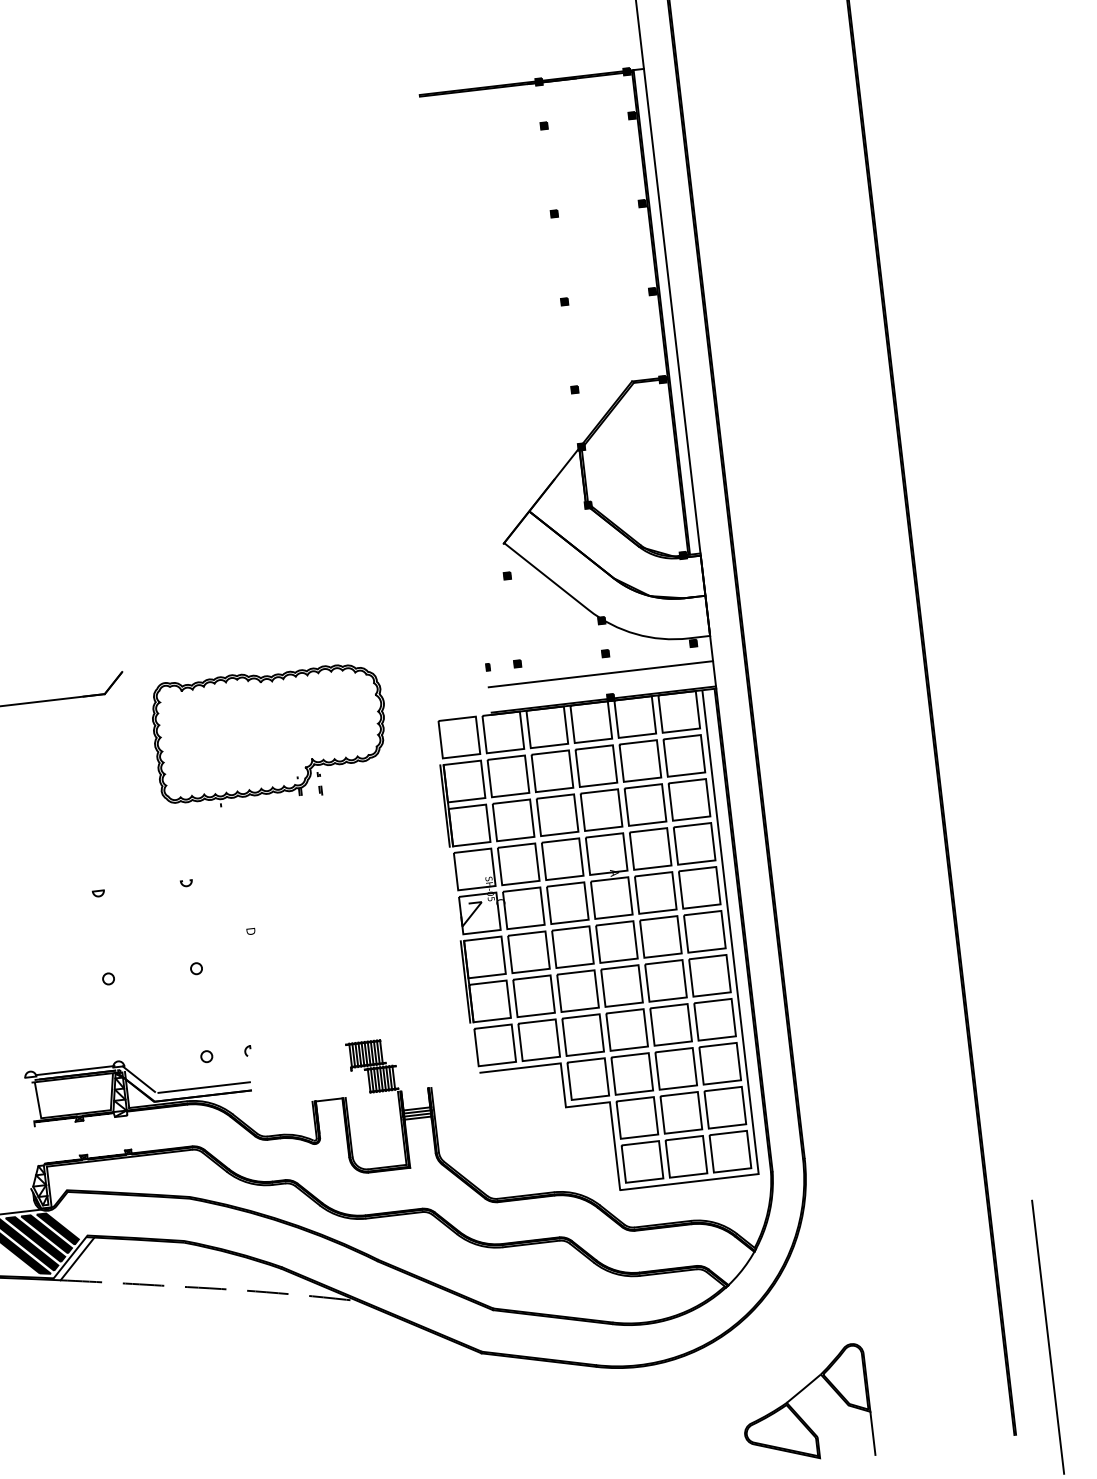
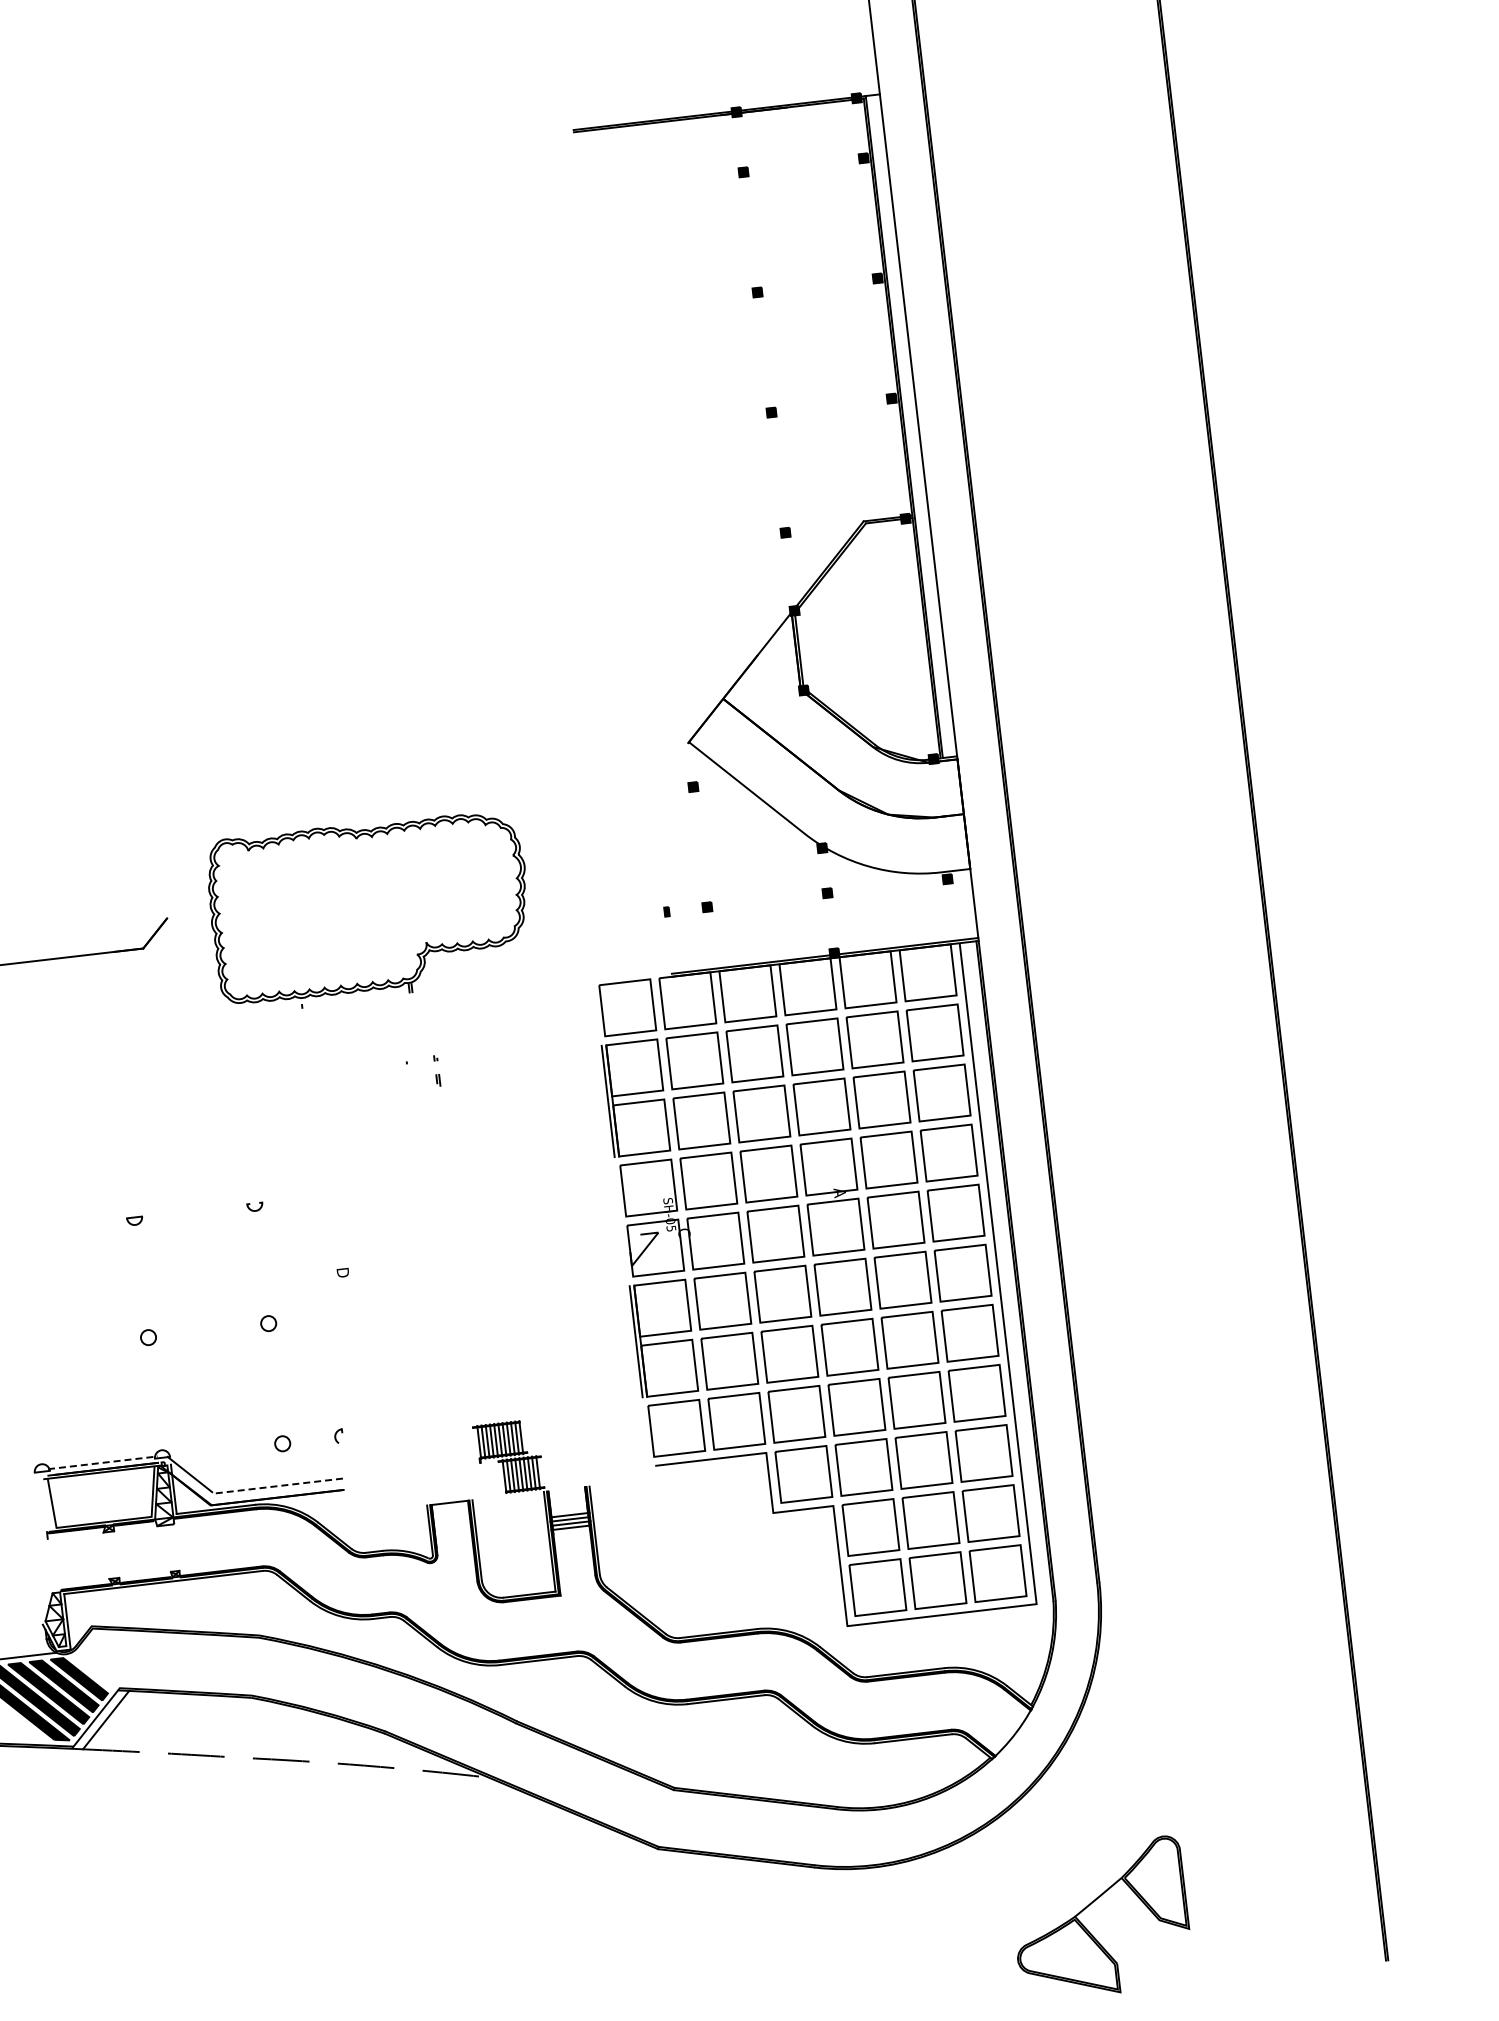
line: (600, 674) -> (820, 921), removed
part: (268, 735) -> (366, 911), moved
line: (75, 1070) -> (103, 1462), solid -> dashed
line: (203, 1087) -> (278, 1486), solid -> dashed
line: (1047, 1336) -> (1431, 1826), removed
line: (872, 1432) -> (1192, 1957), removed

